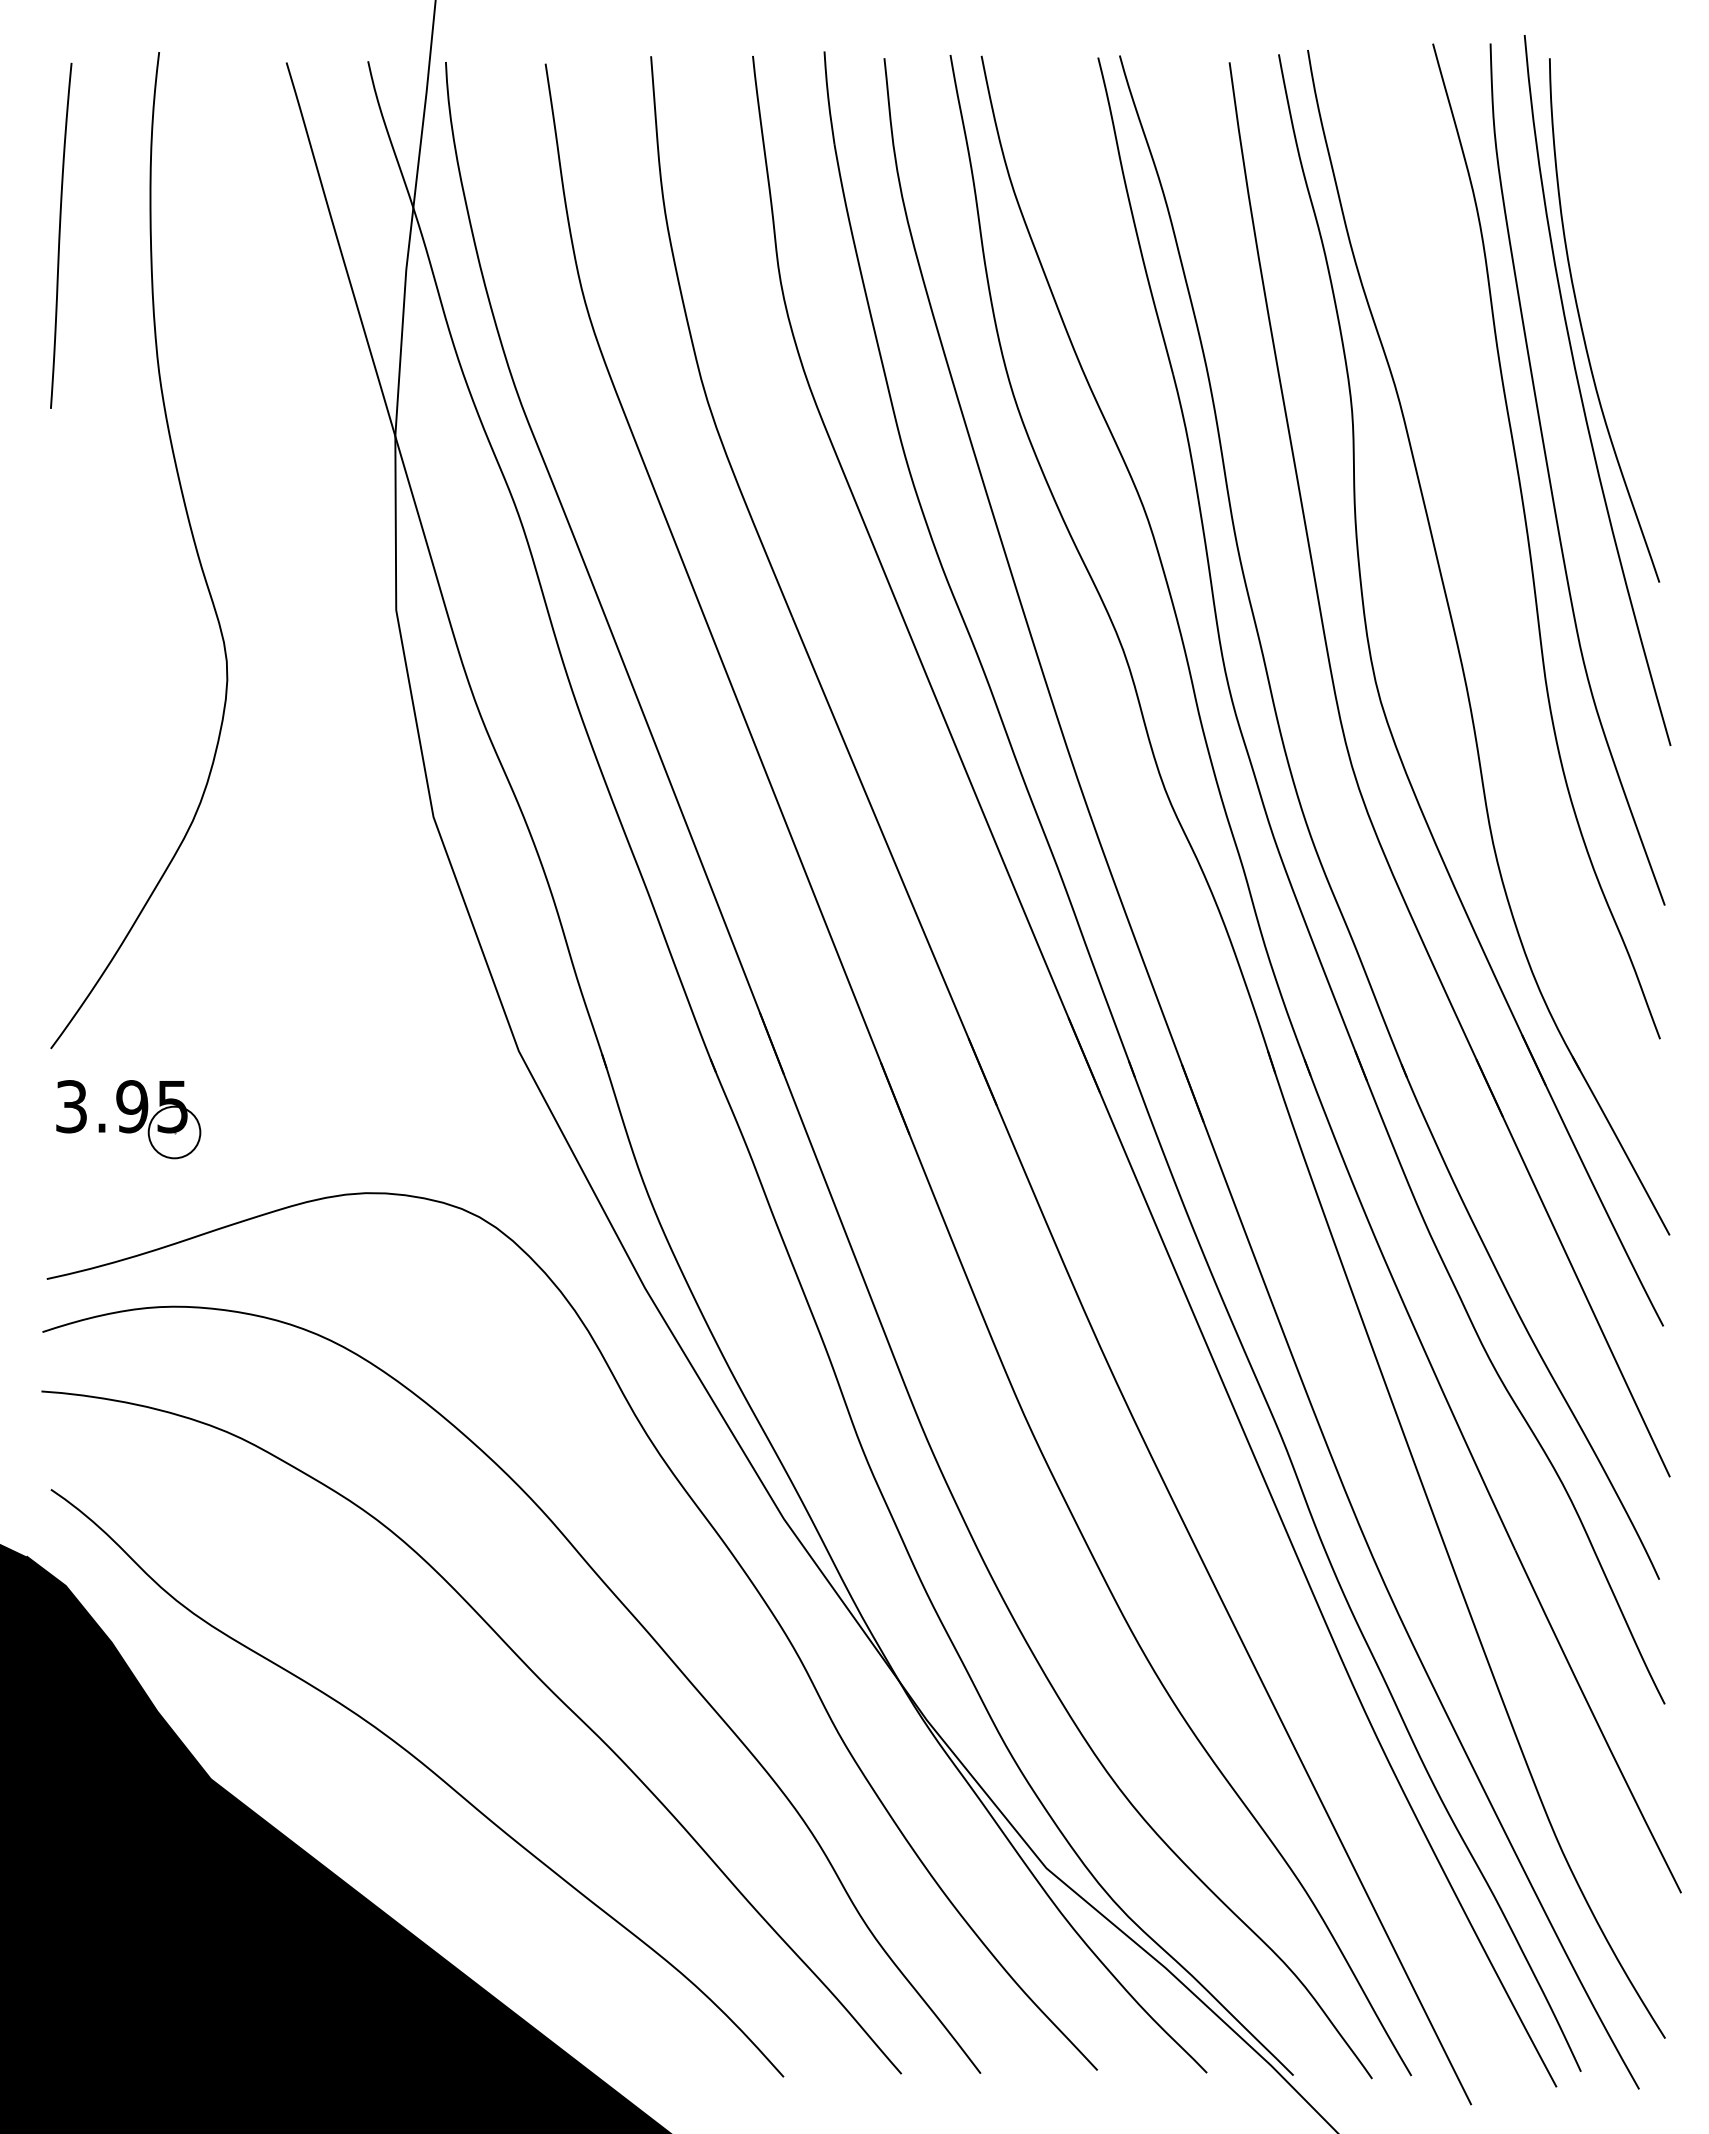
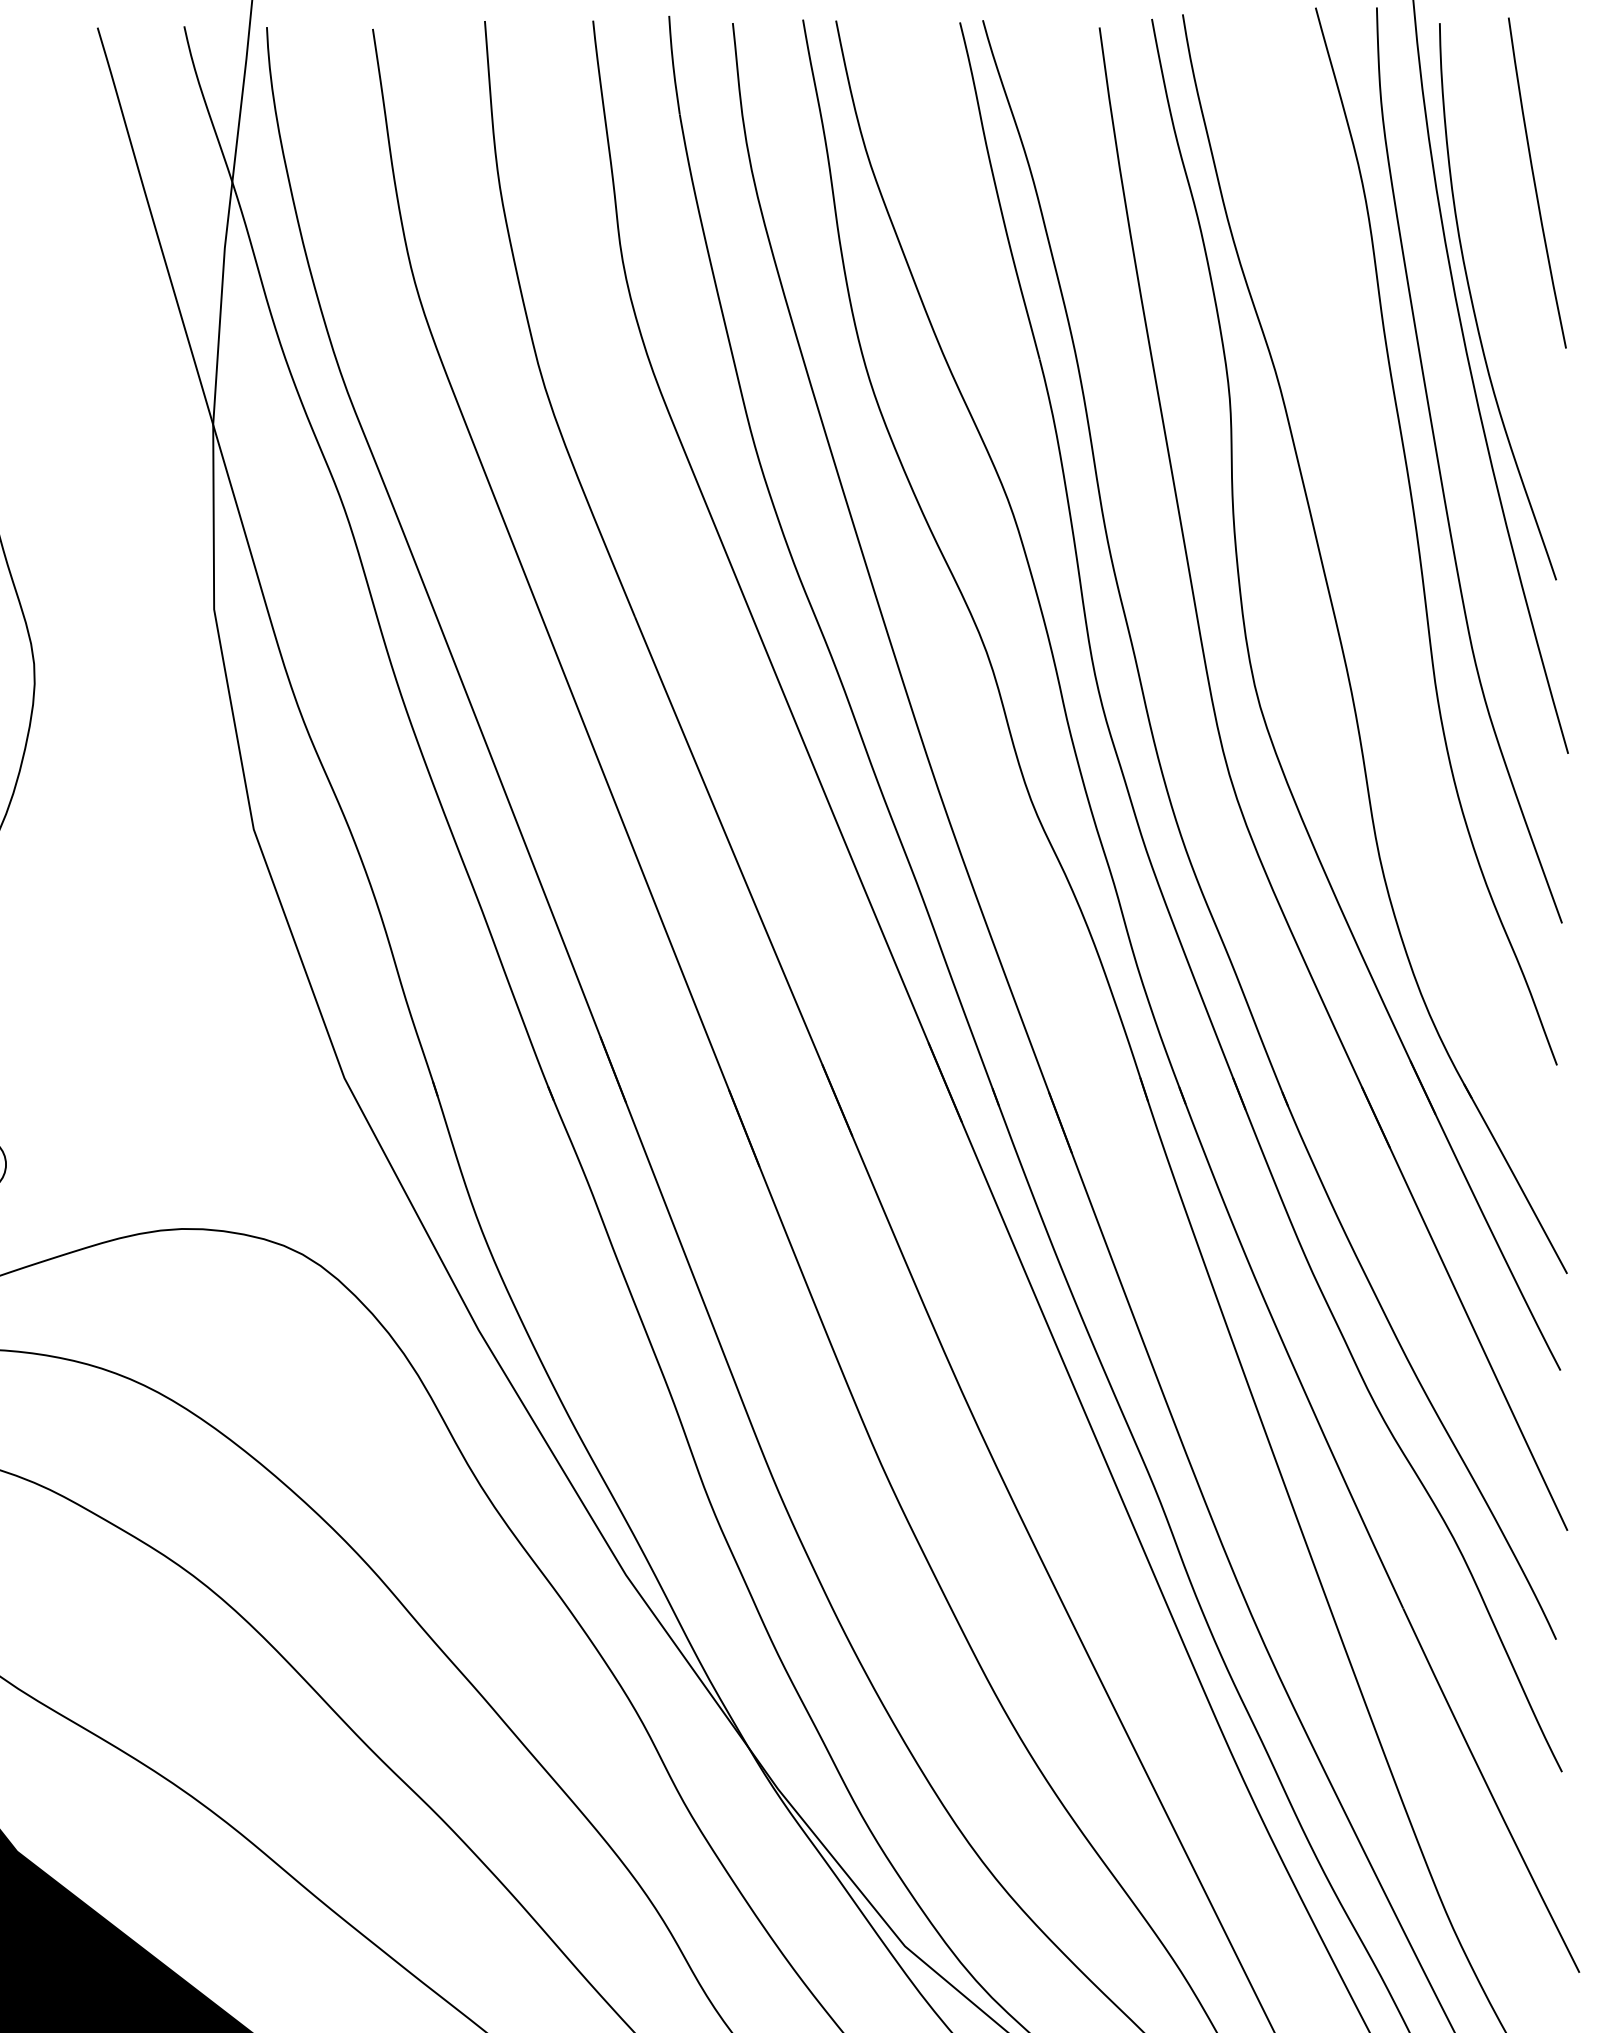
curve: (1640, 209) -> (1536, 183), added

